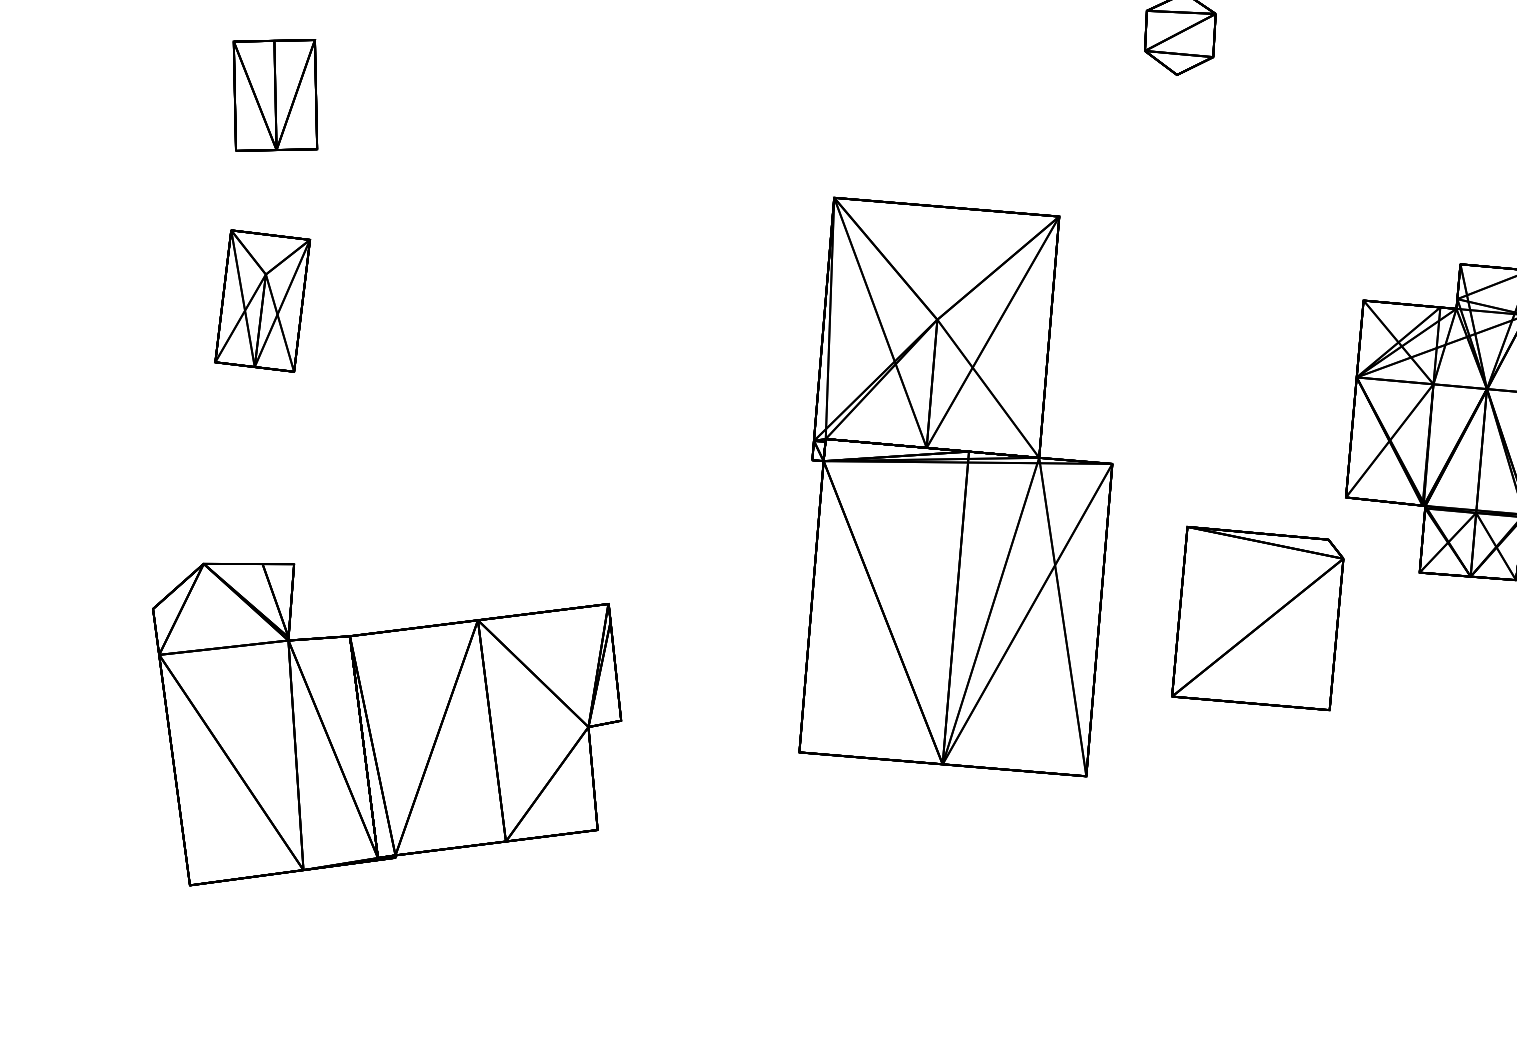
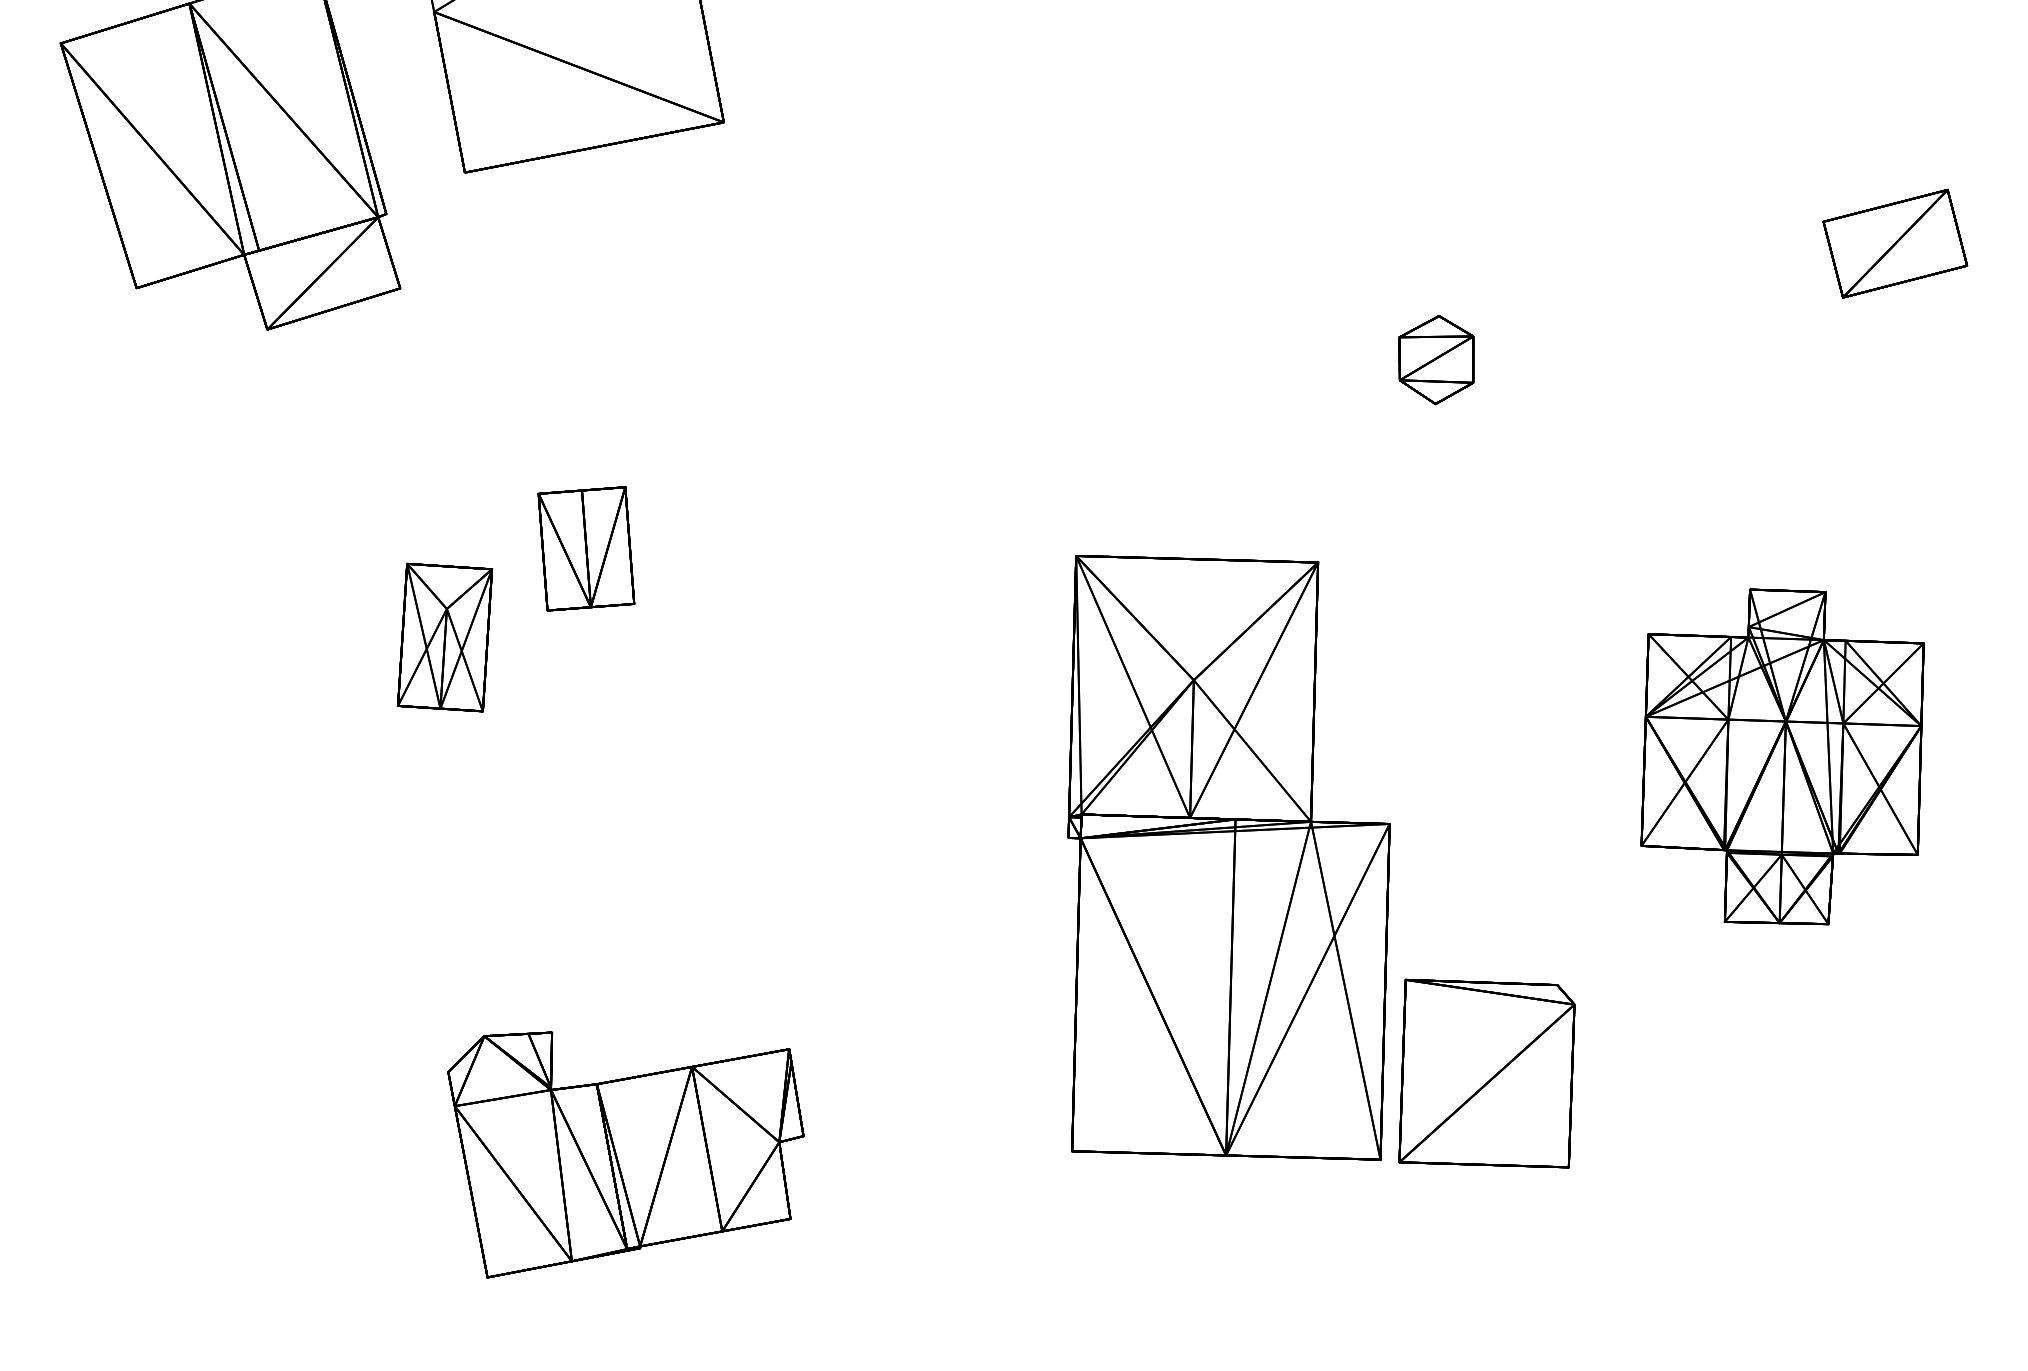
part: (275, 95) -> (586, 548), moved
part: (262, 300) -> (444, 637), moved
part: (1257, 618) -> (1486, 1073), moved
part: (382, 732) -> (625, 1154), size x0.7

